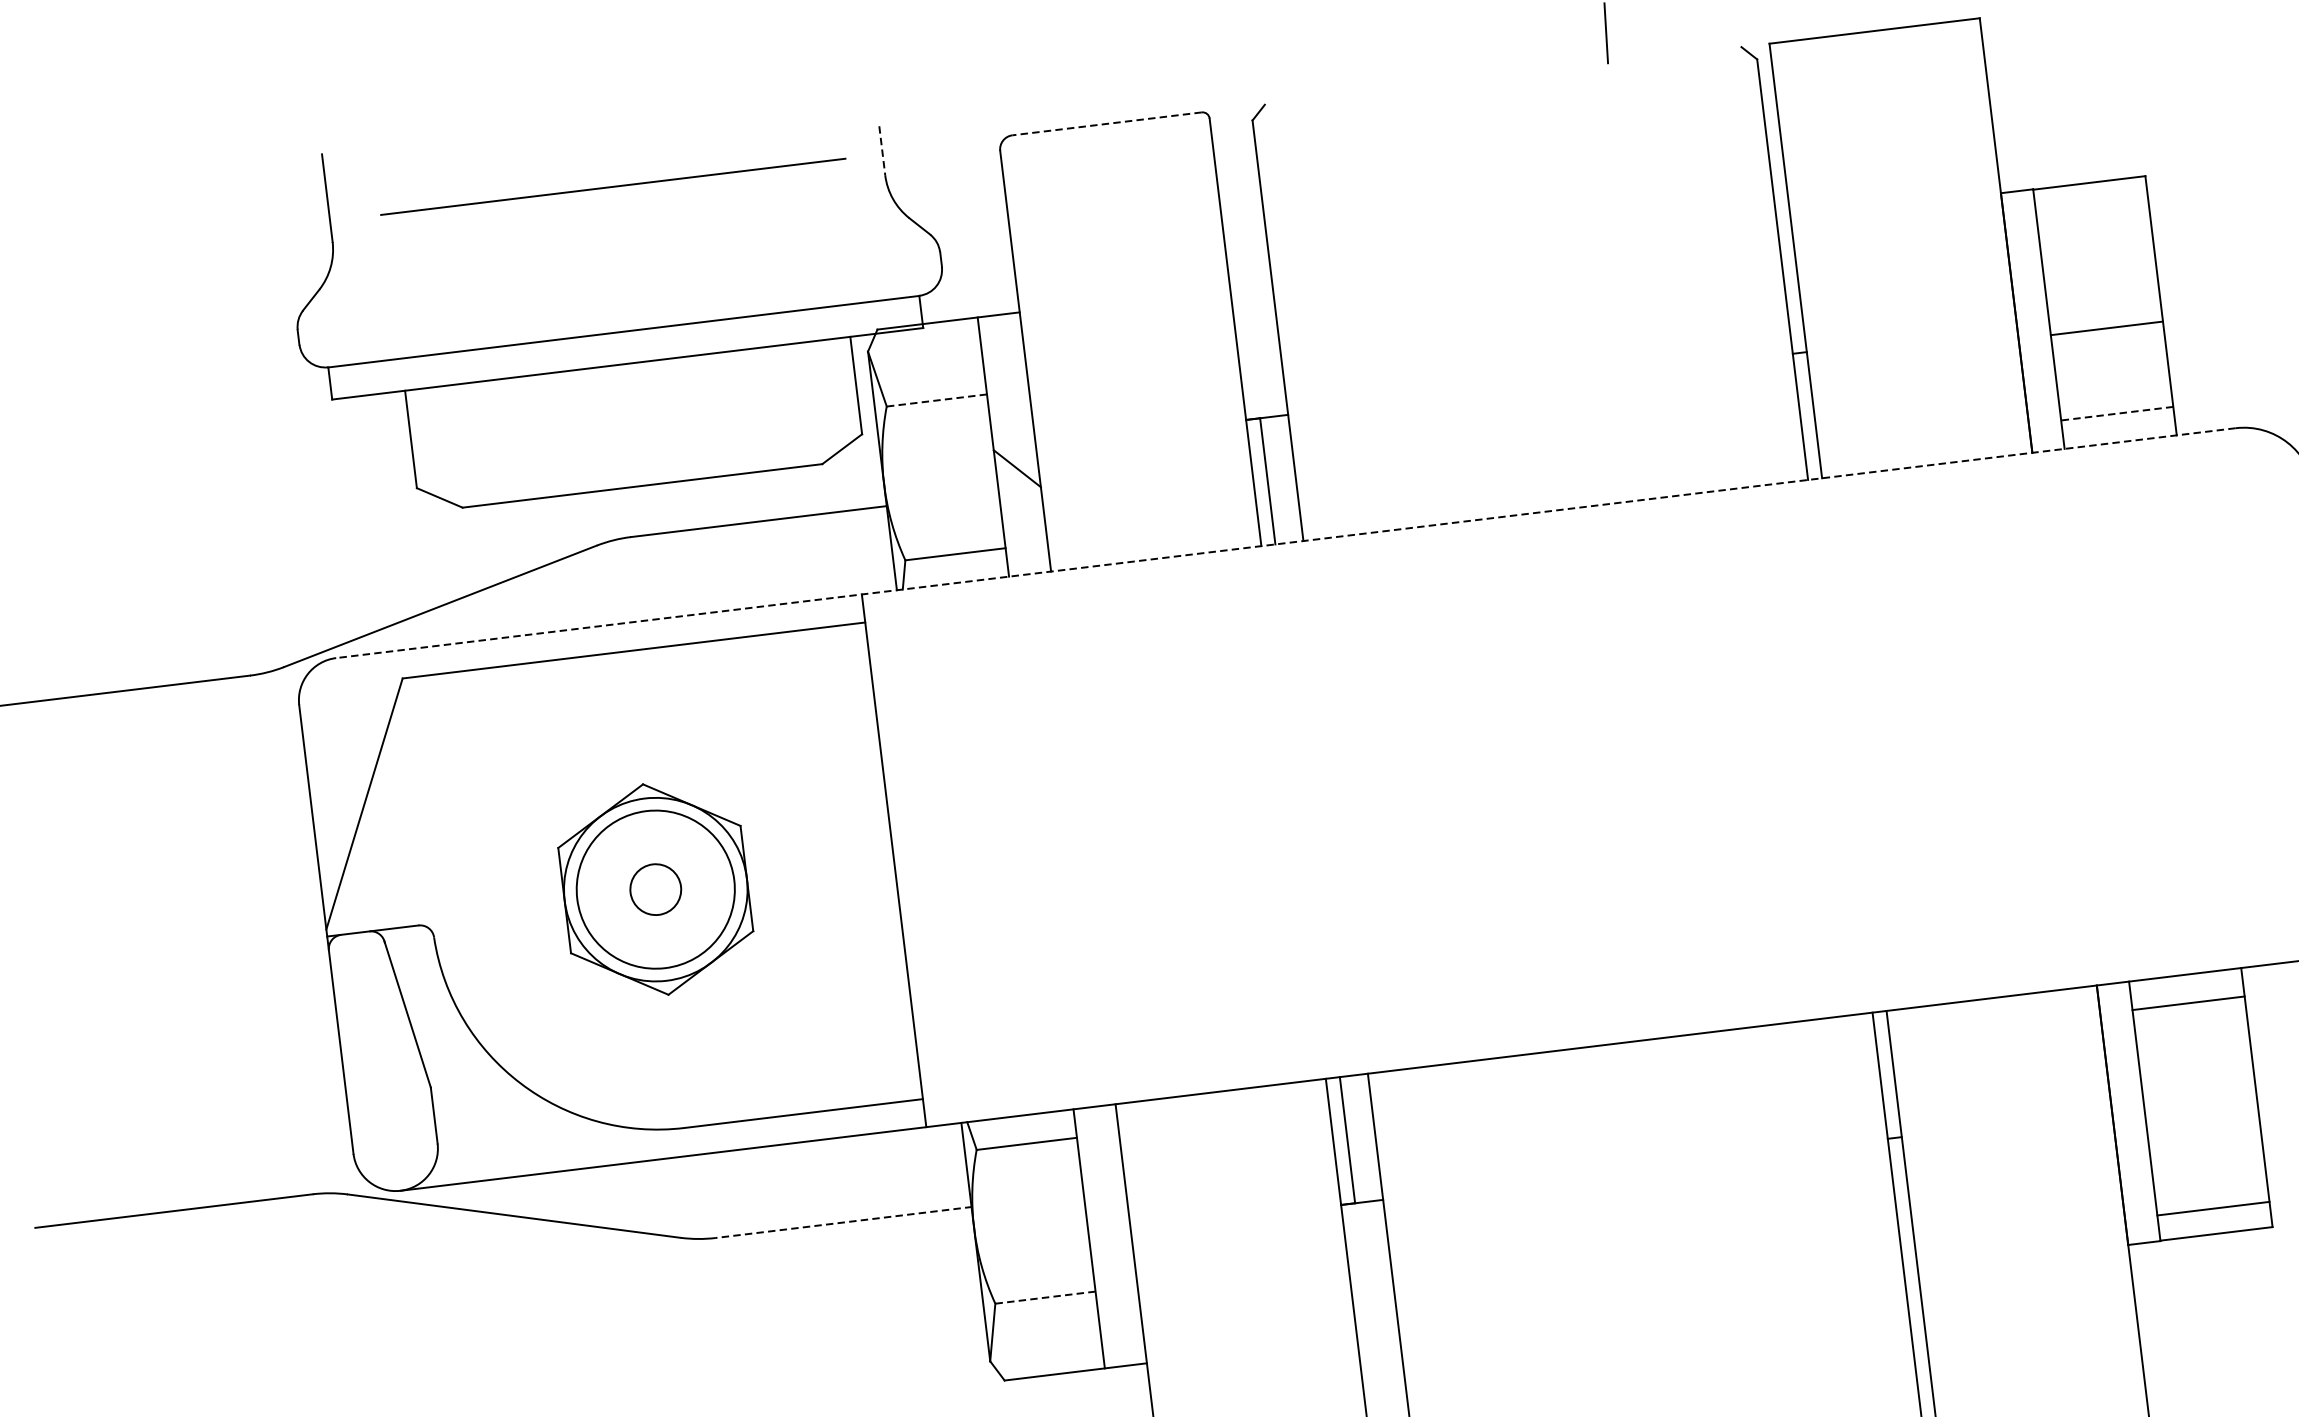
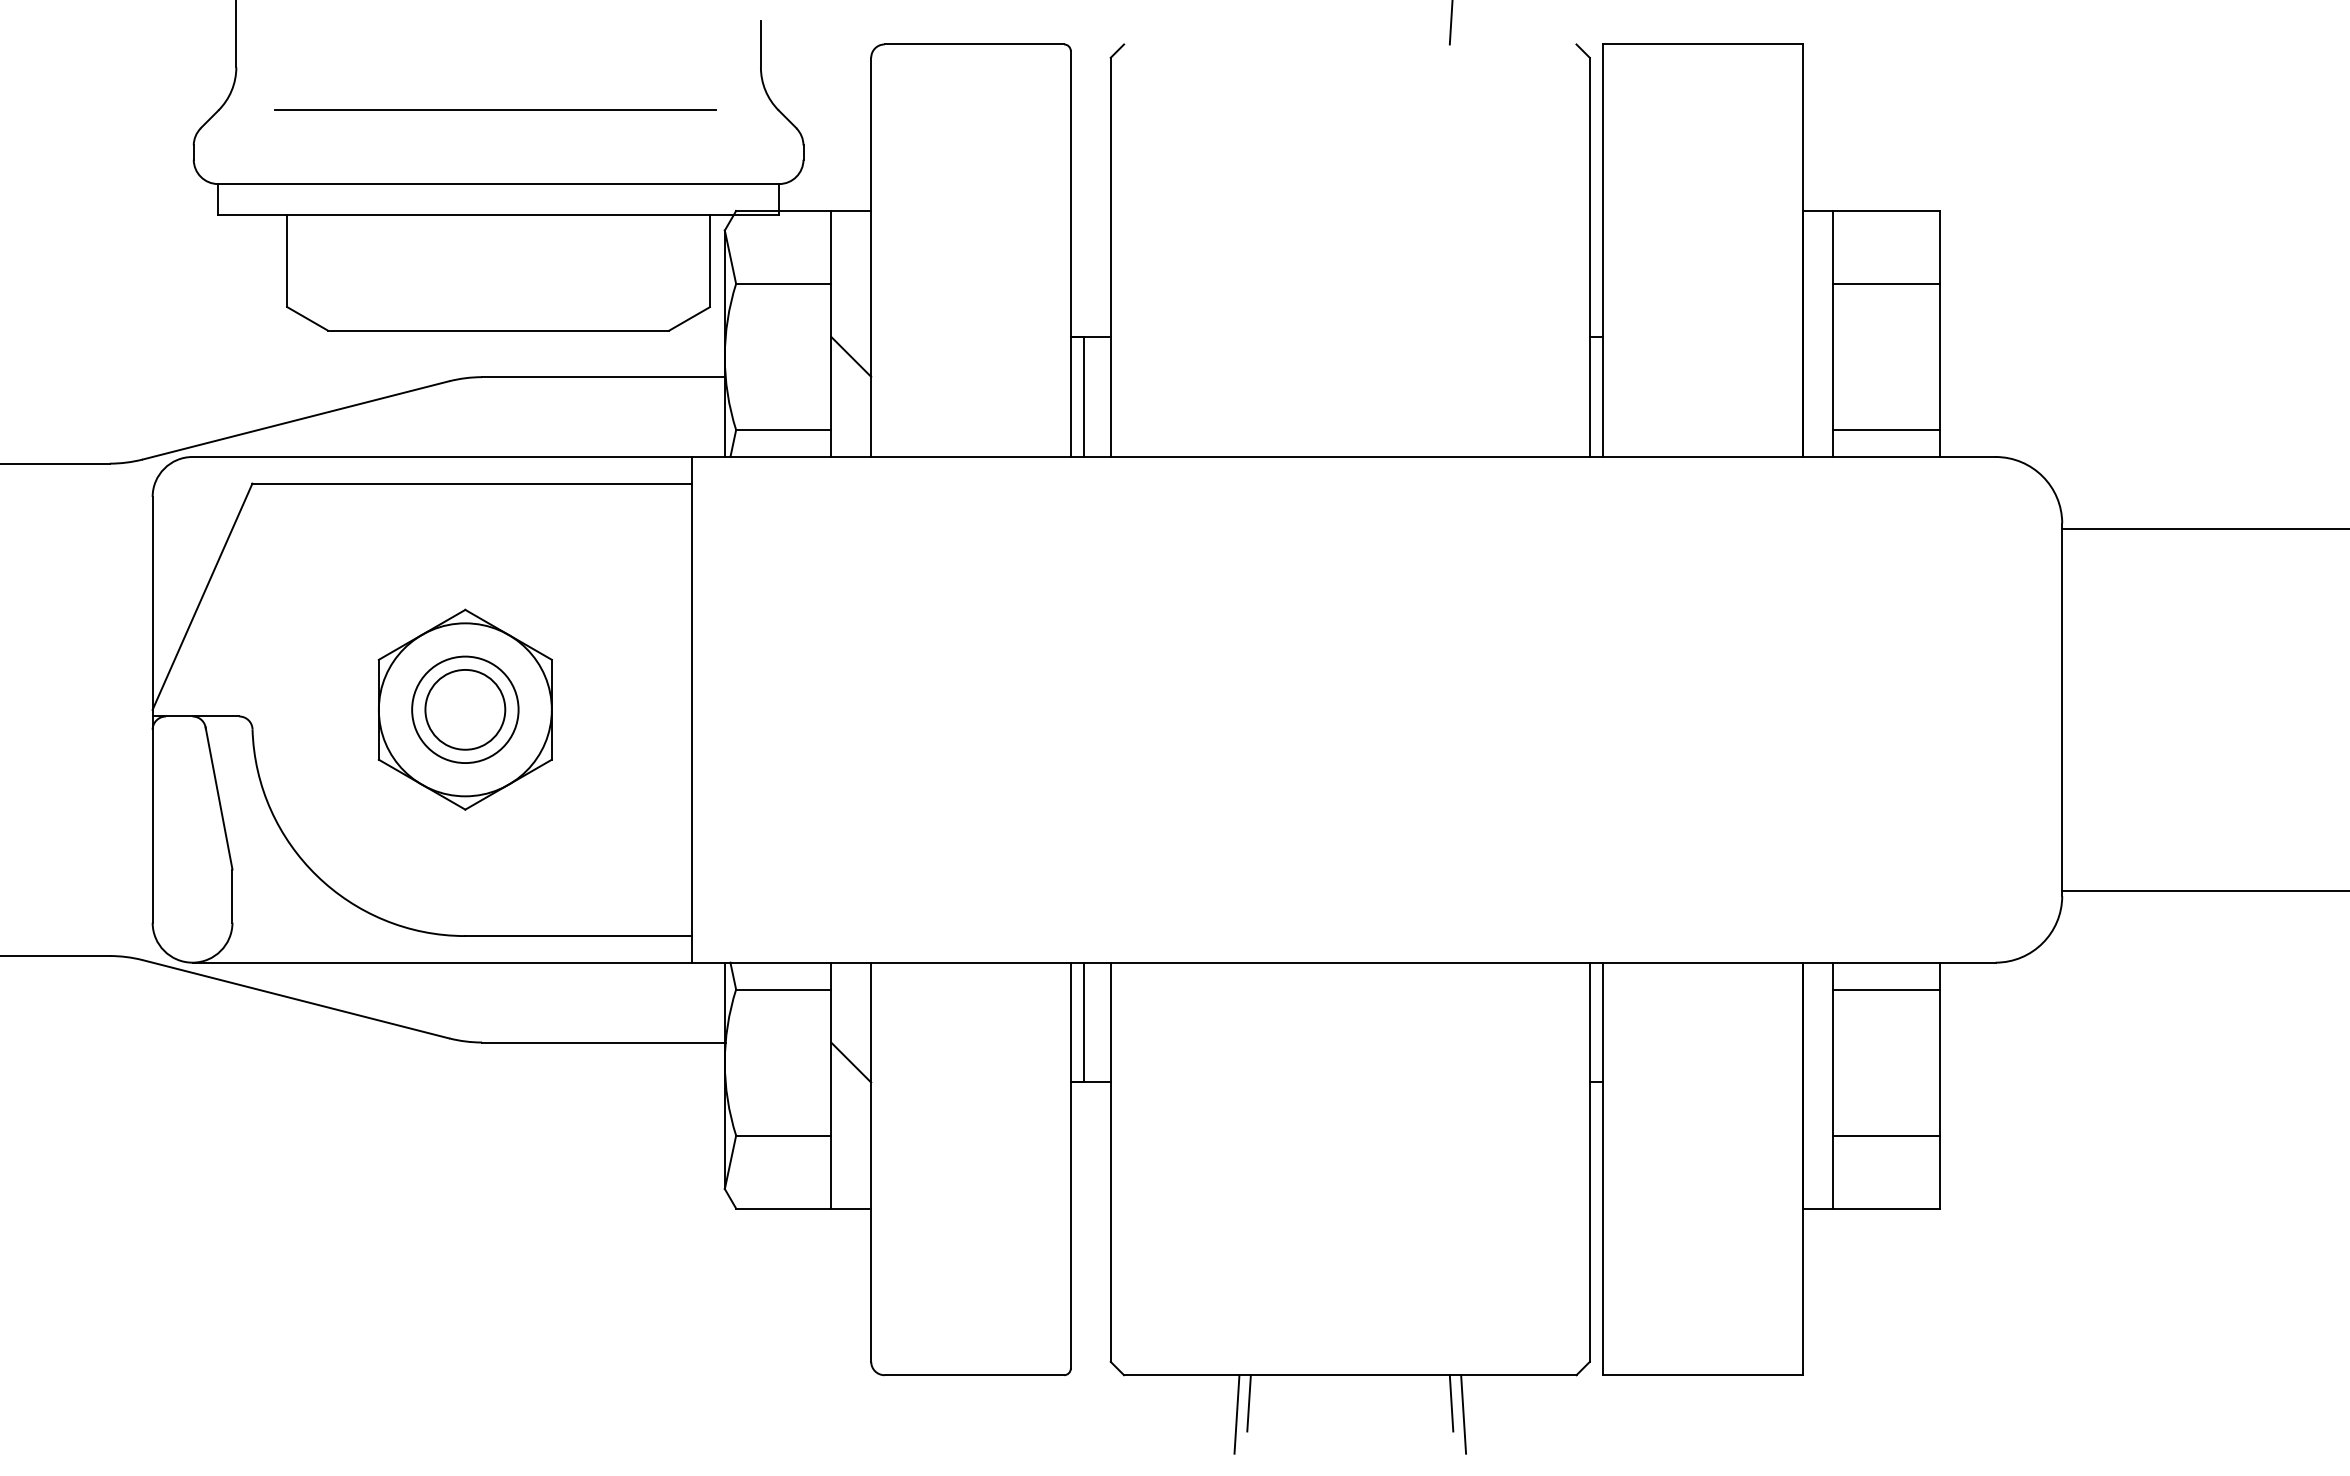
line: (1107, 123) -> (974, 44), dashed -> solid
line: (881, 151) -> (760, 44), dashed -> solid
line: (613, 185) -> (495, 109), moved
line: (2106, 328) -> (1886, 284), moved
line: (936, 401) -> (783, 284), dashed -> solid
line: (2117, 413) -> (1886, 429), dashed -> solid
line: (1286, 543) -> (1094, 457), dashed -> solid
circle: (655, 889) -> (465, 709), size x0.71
circle: (655, 889) -> (465, 709), size x1.67
line: (2213, 1208) -> (1886, 1135), moved
line: (1107, 1211) -> (851, 1062), added
line: (843, 1222) -> (603, 1042), dashed -> solid
line: (1045, 1297) -> (783, 1135), dashed -> solid

